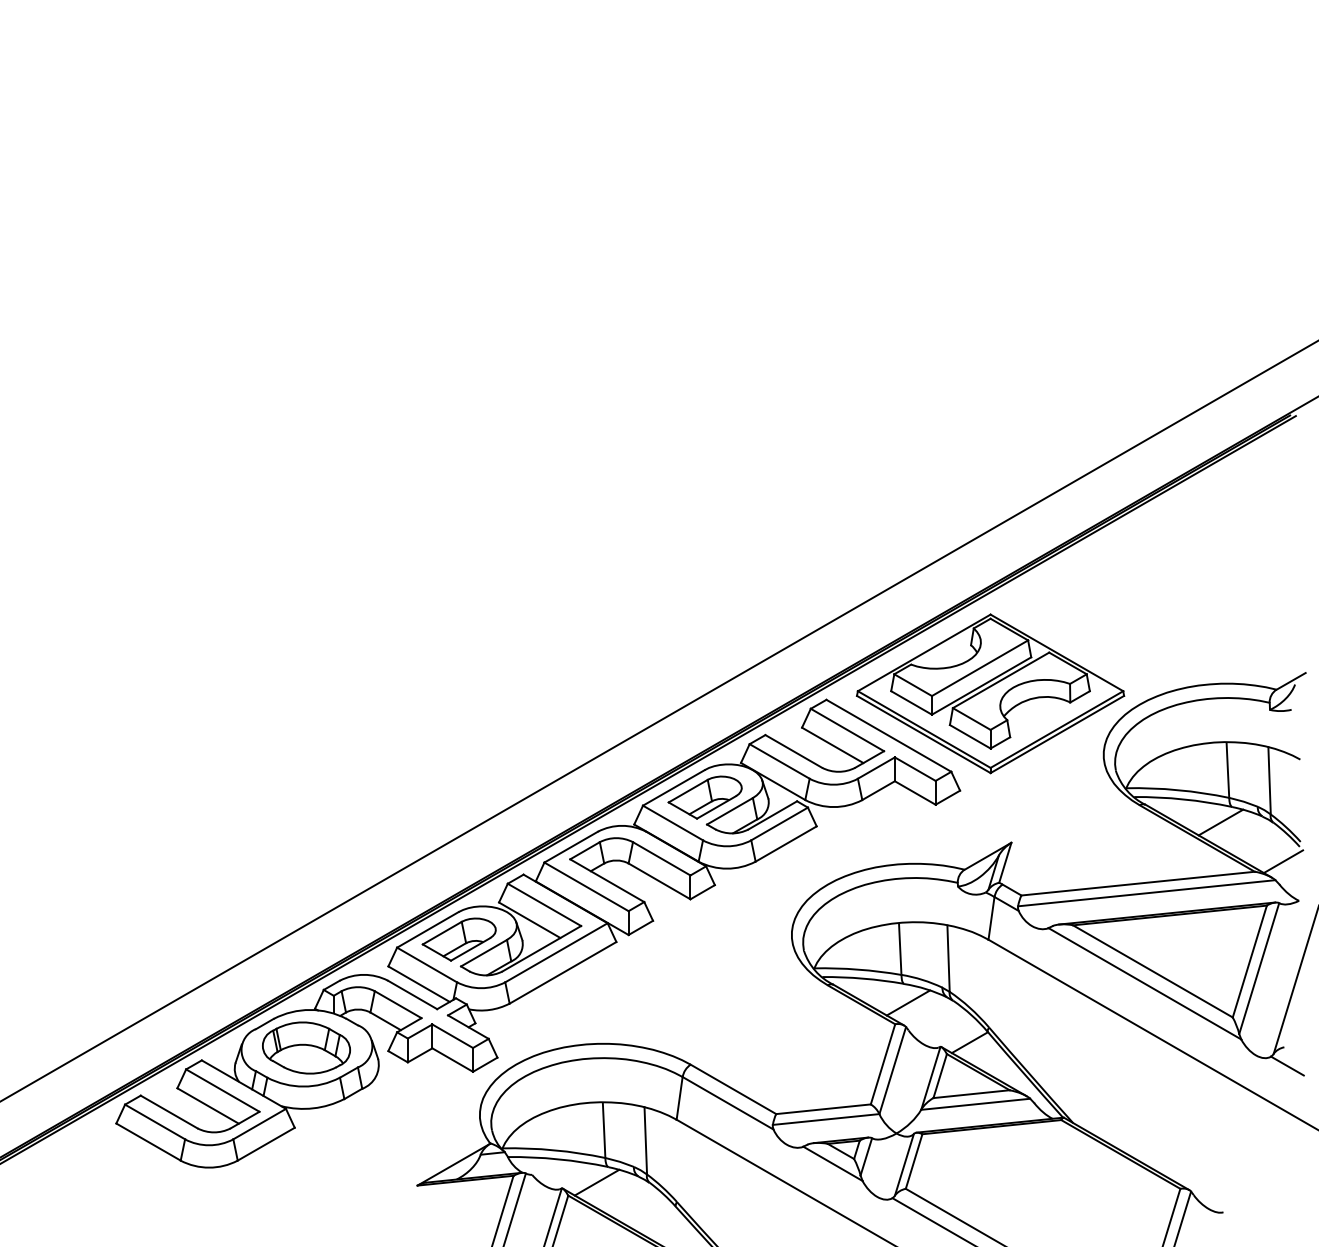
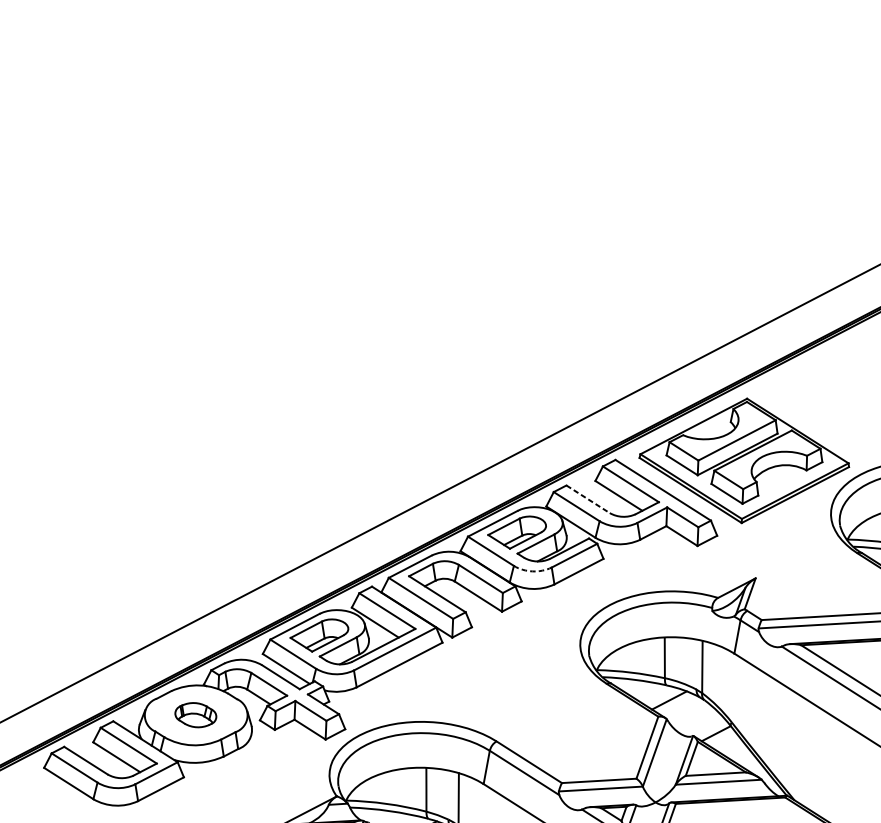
line: (793, 751) -> (587, 499), solid -> dashed
arc: (727, 846) -> (532, 571), solid -> dashed
part: (306, 1047) -> (195, 714), size x0.6

